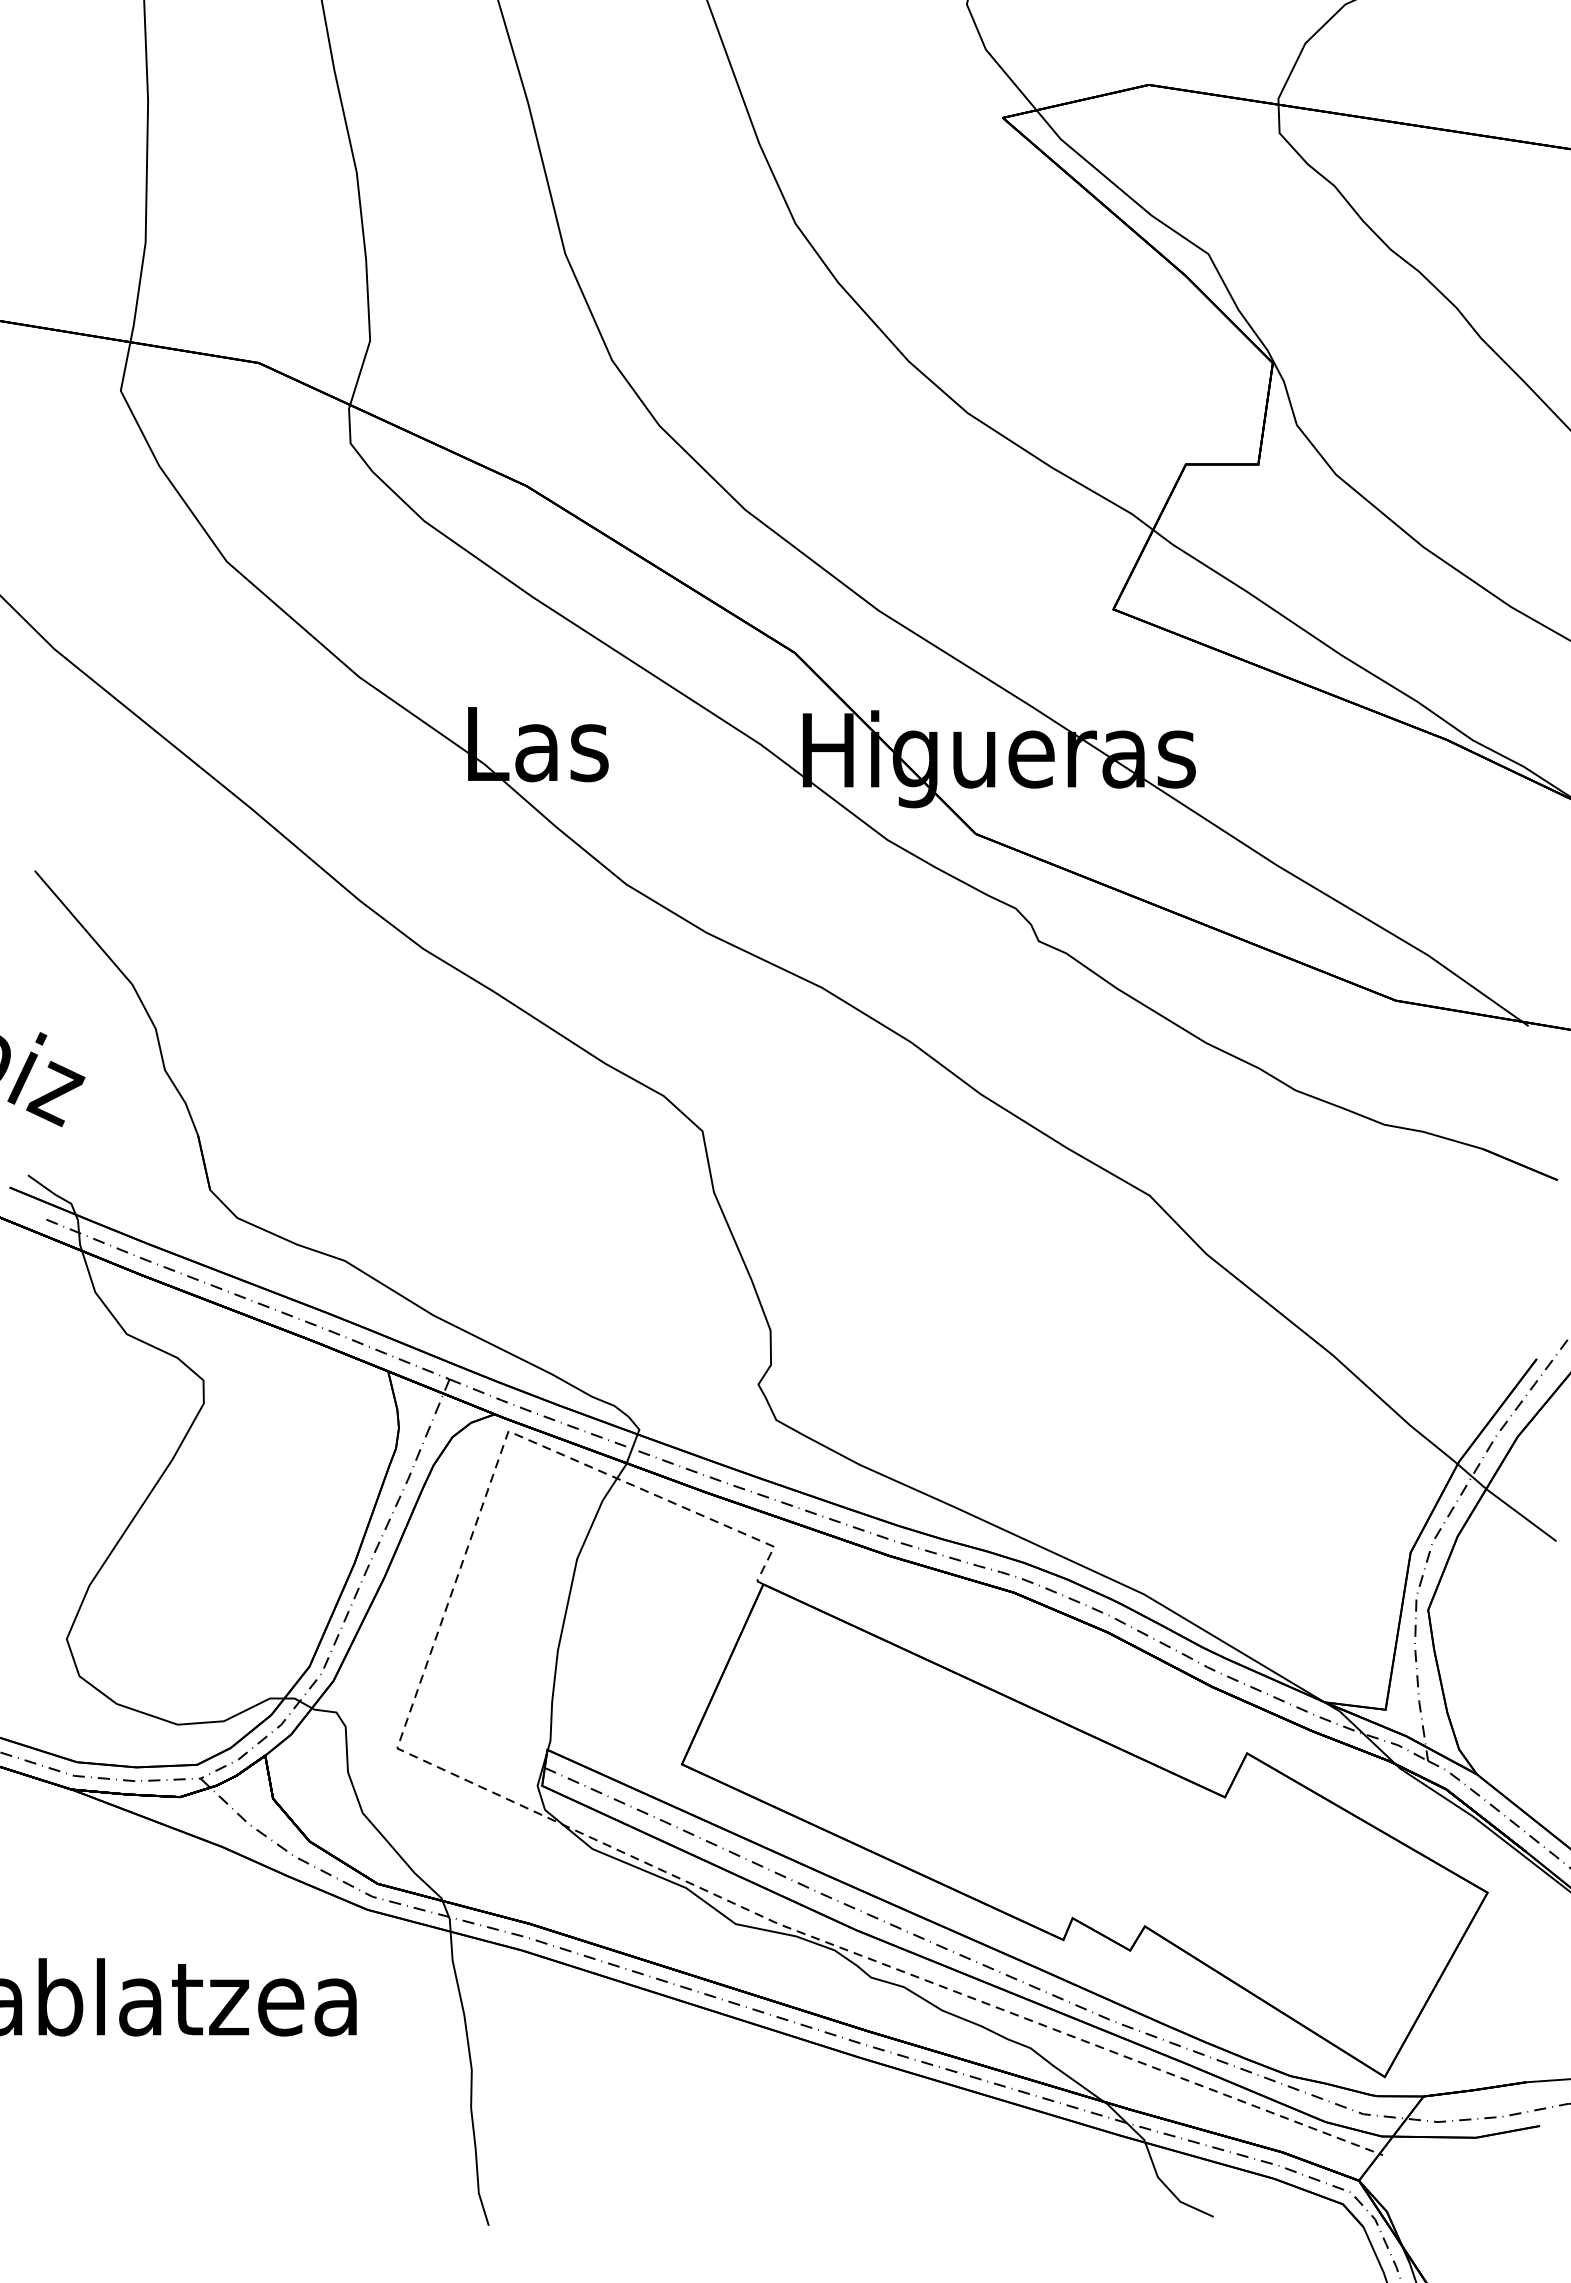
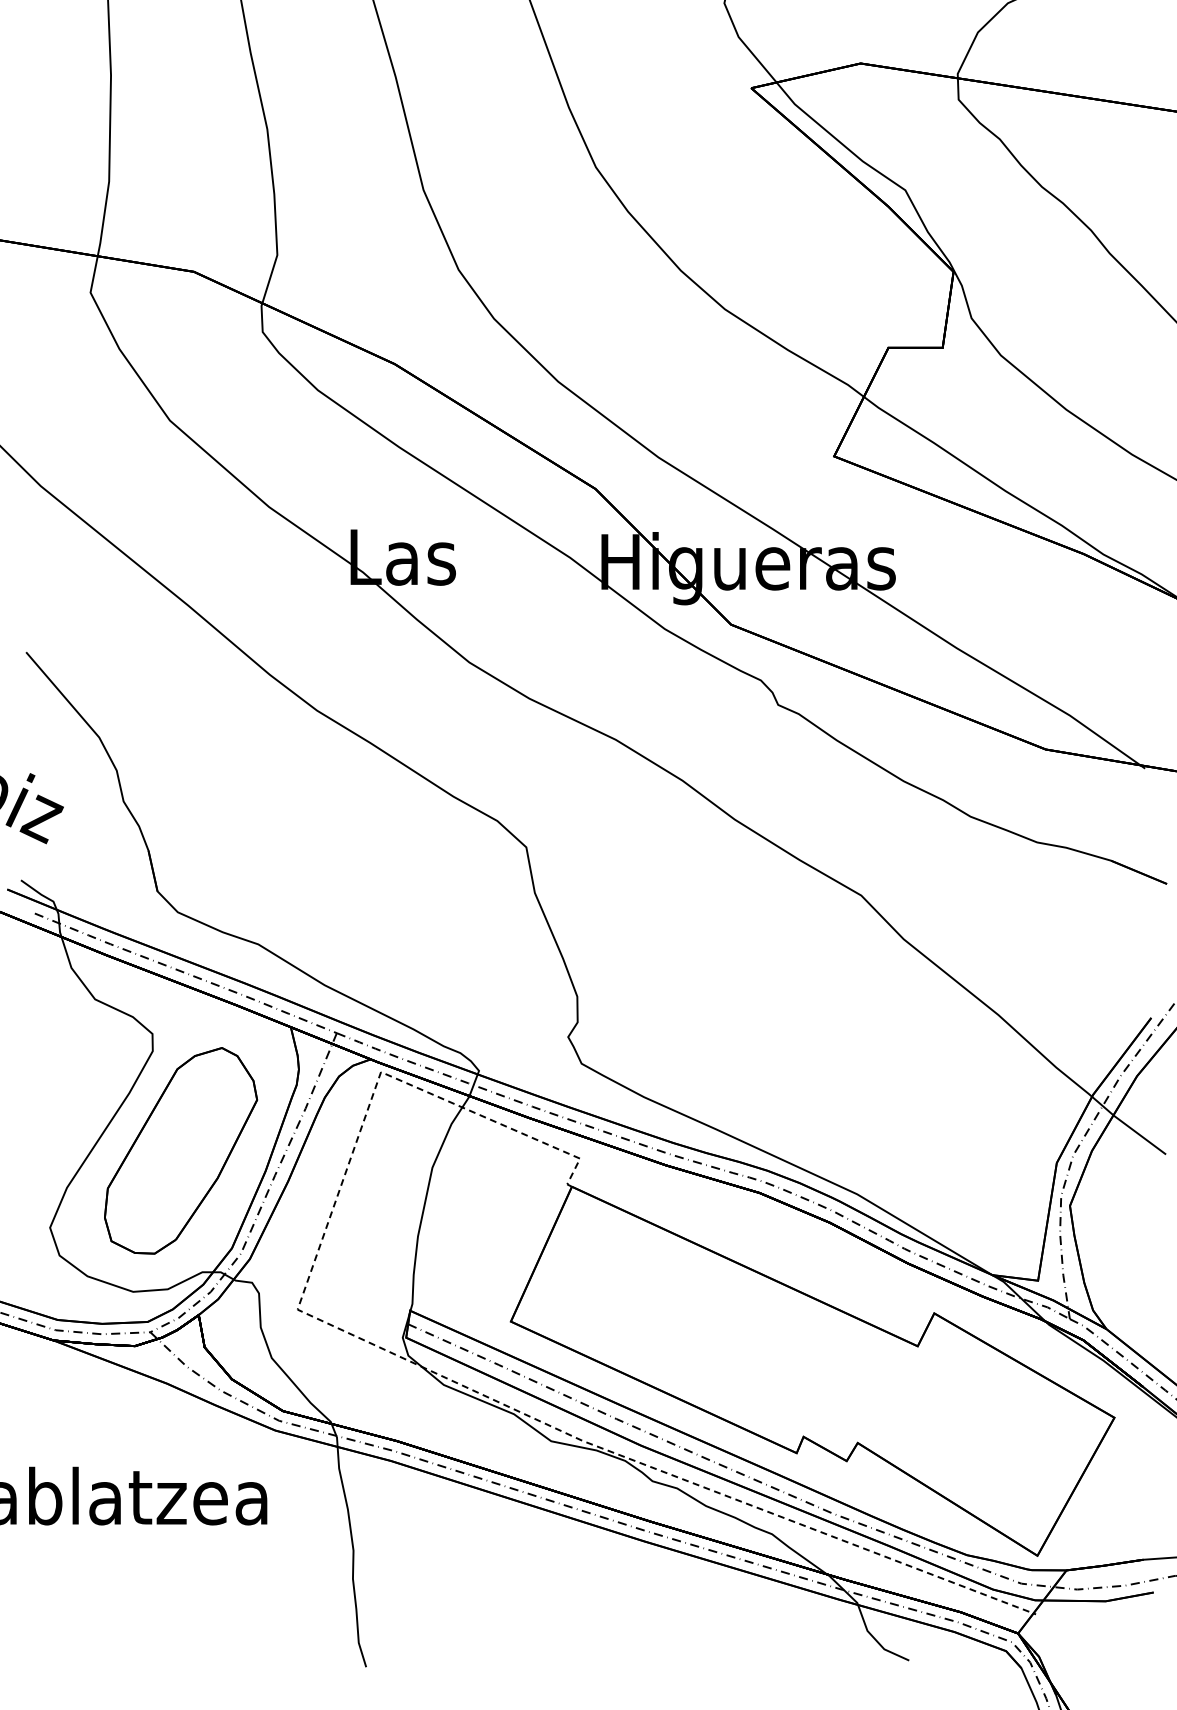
part: (242, 1535) -> (181, 1150), added

